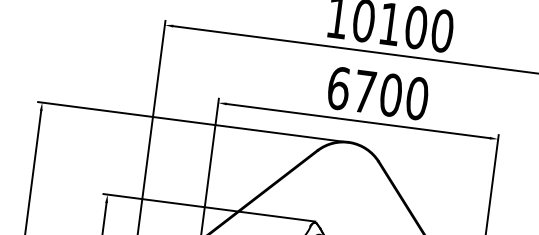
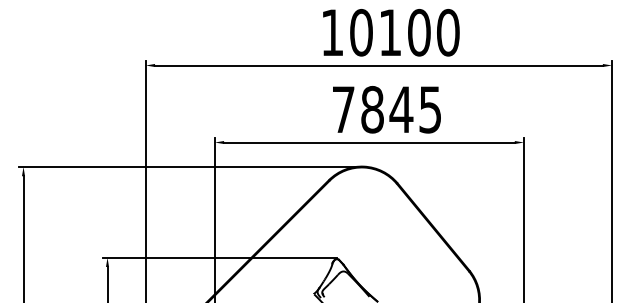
text: (377, 93) -> (386, 109), 6700 -> 7845

